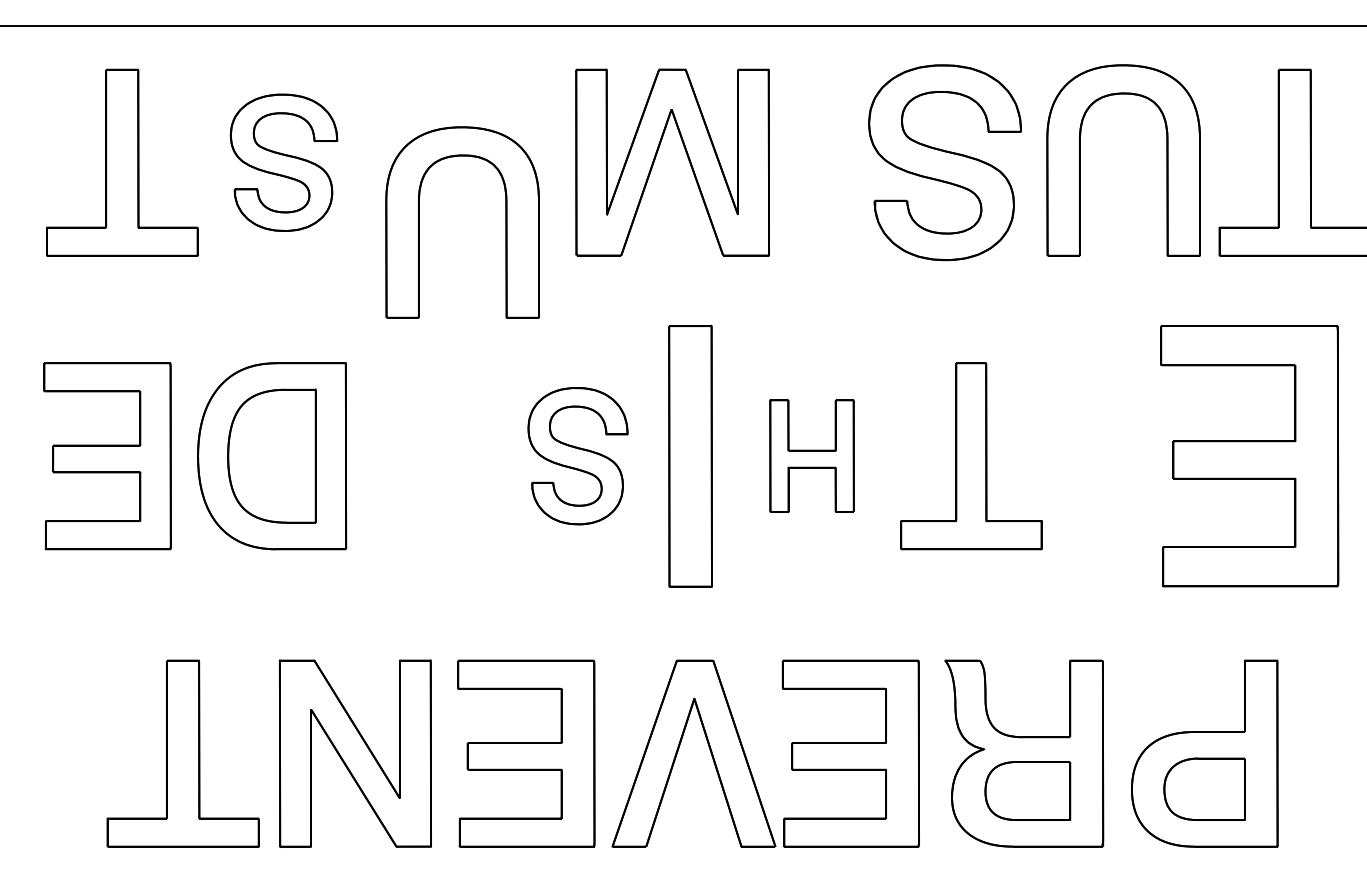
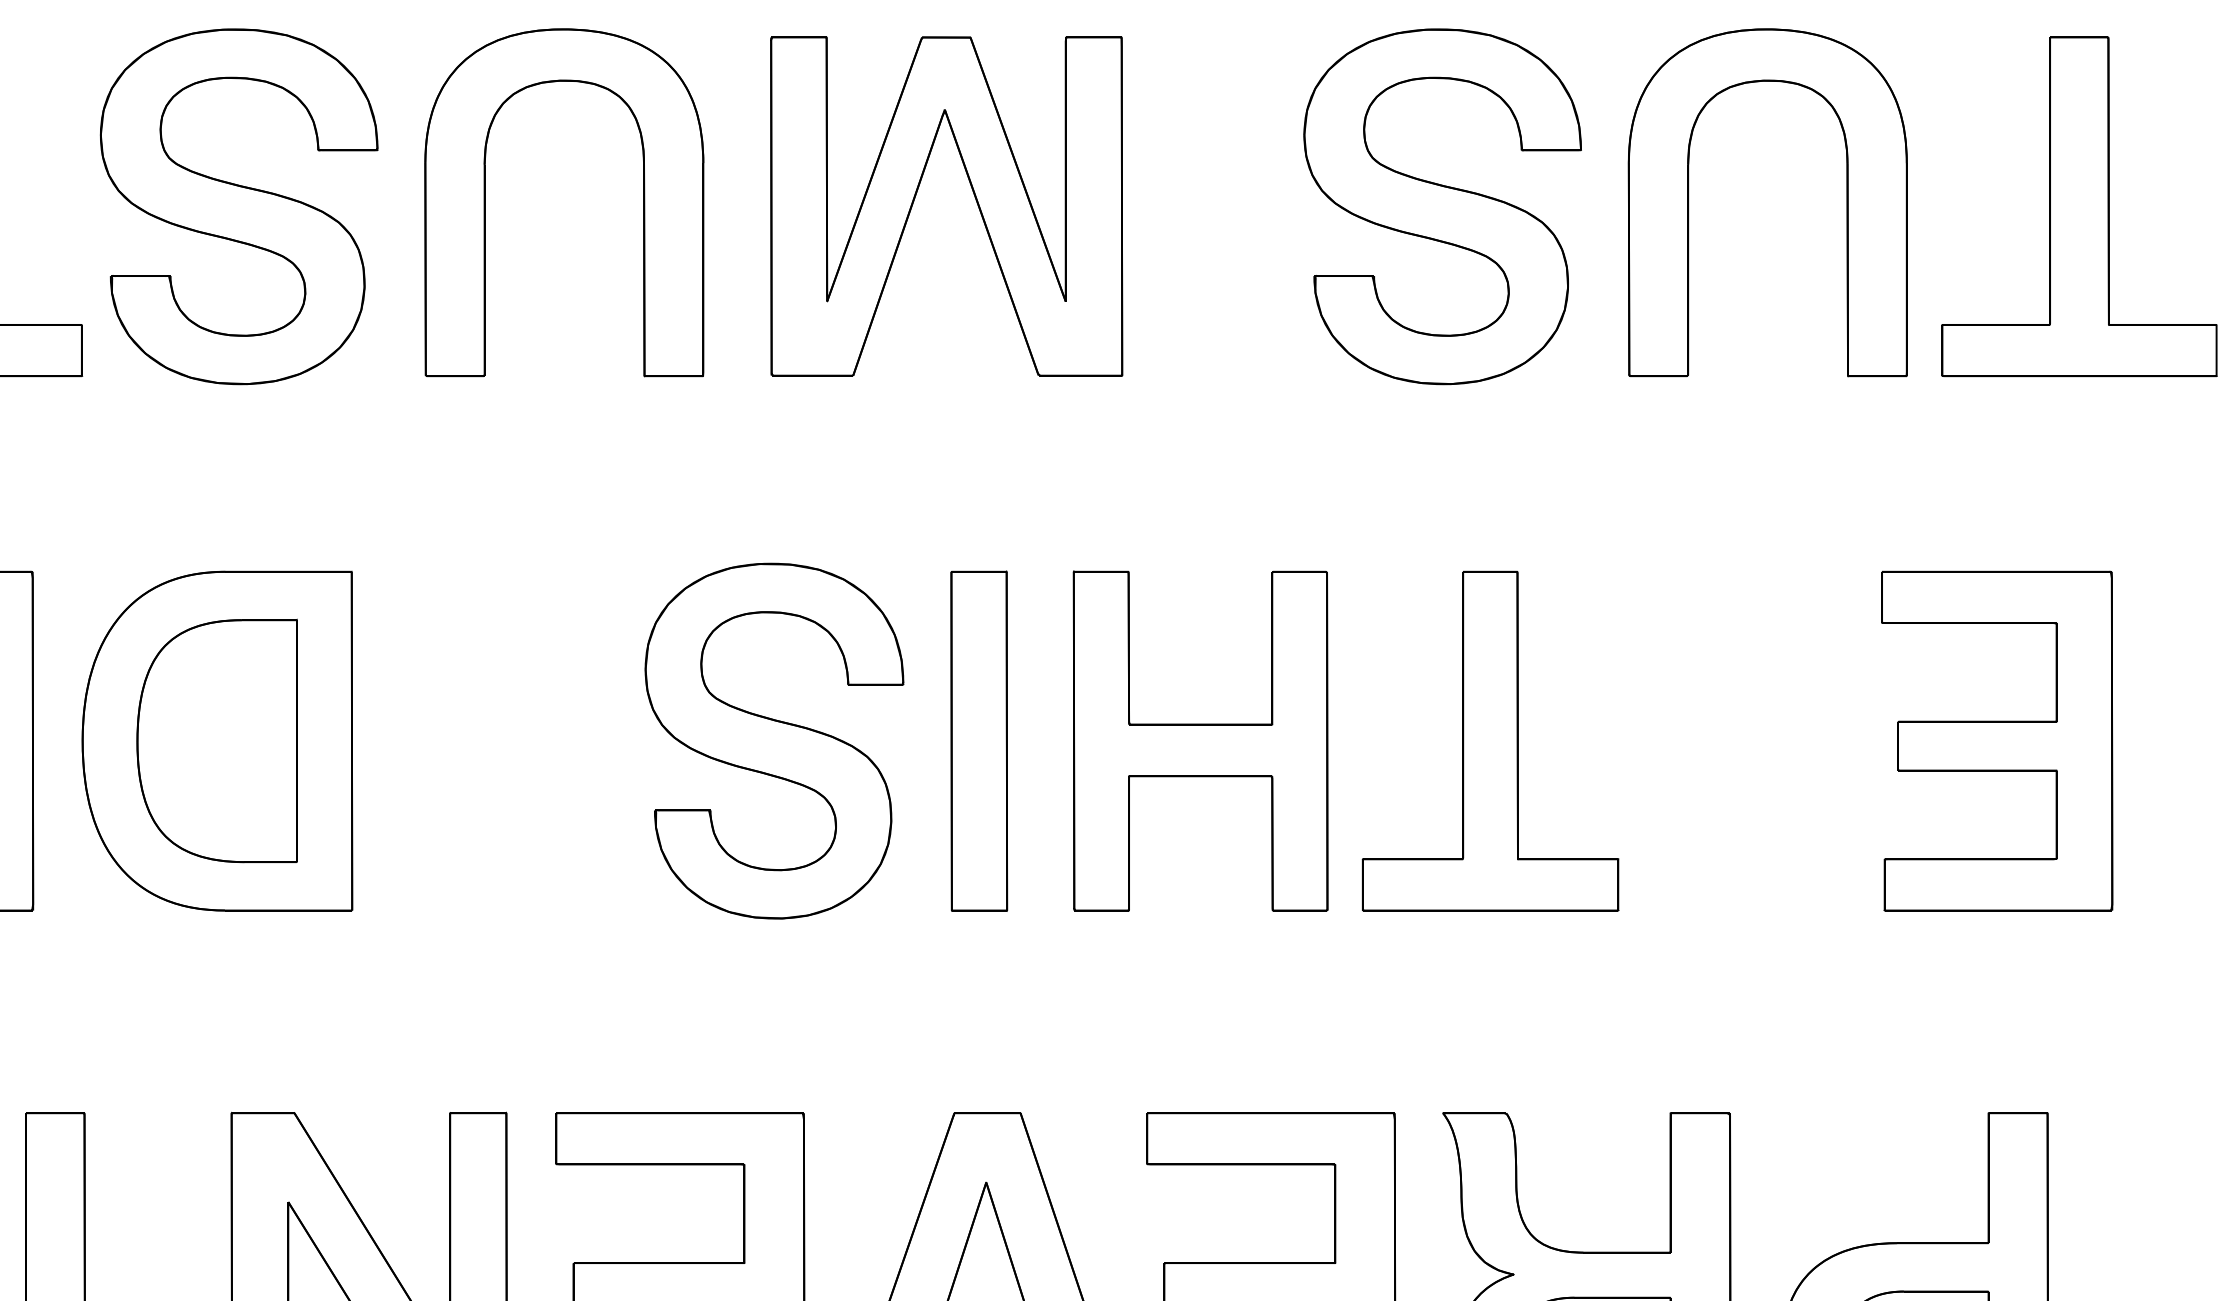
part: (283, 162) -> (238, 206), size x1.43
part: (419, 222) -> (485, 202), moved
part: (577, 455) -> (773, 739), size x1.43
part: (690, 455) -> (979, 739), size x0.71
part: (811, 455) -> (1199, 739), size x1.67
part: (1249, 456) -> (1996, 741), size x0.71

